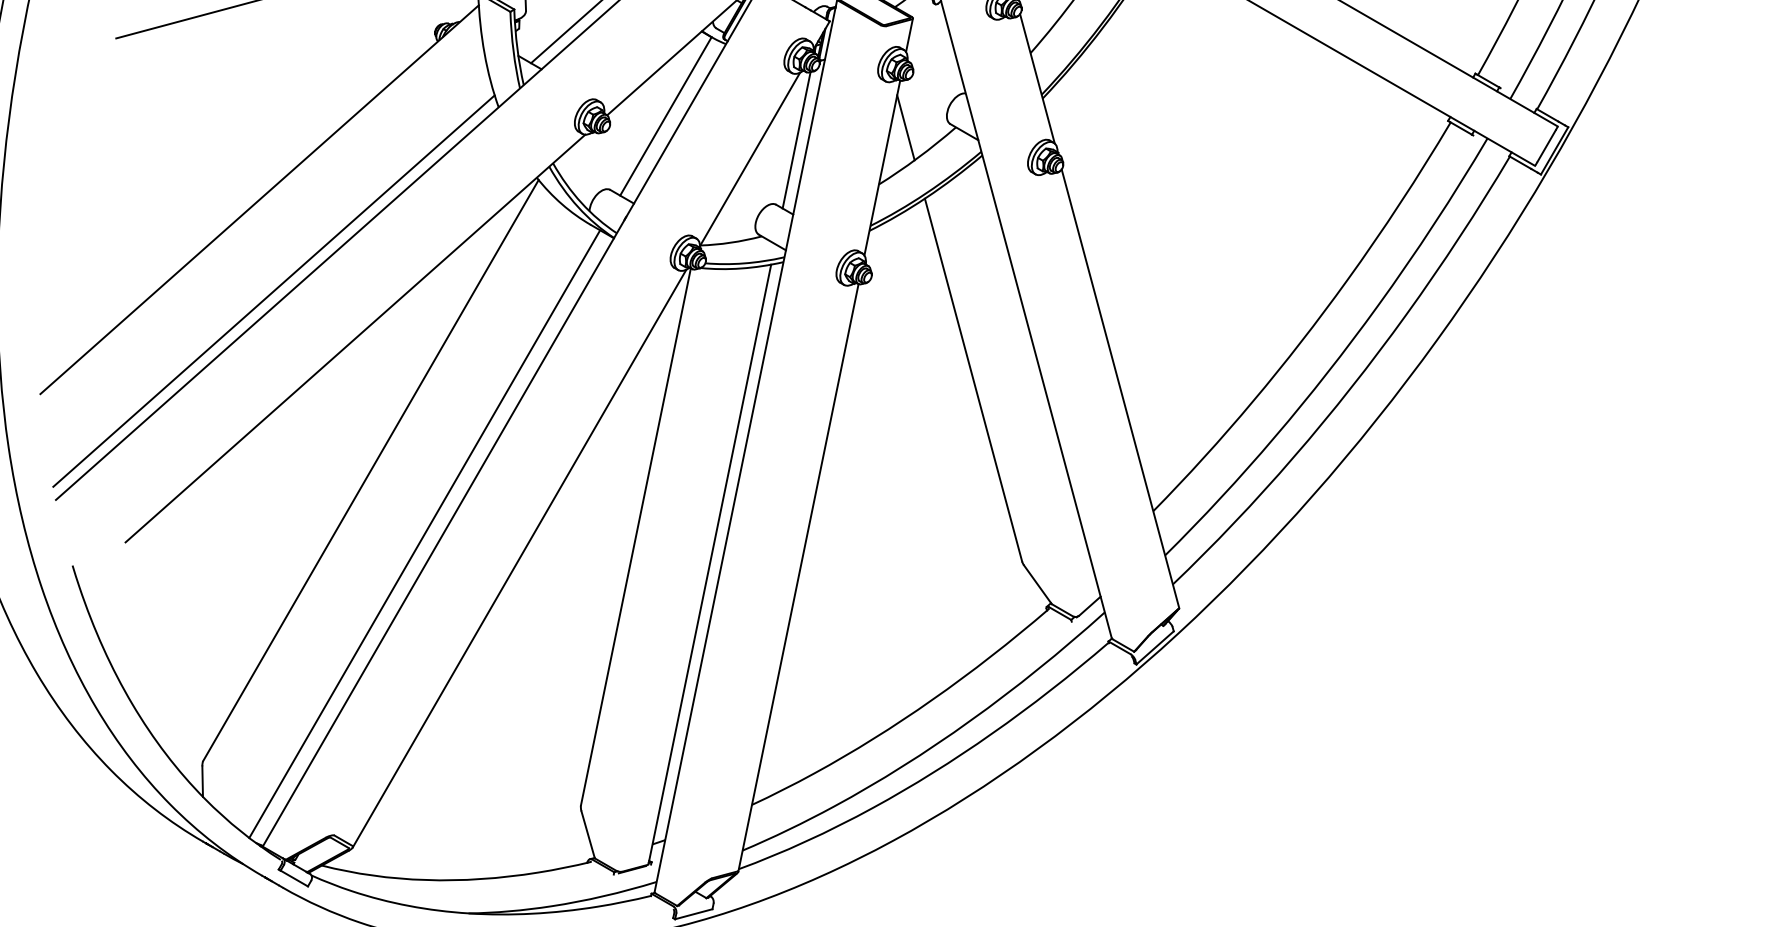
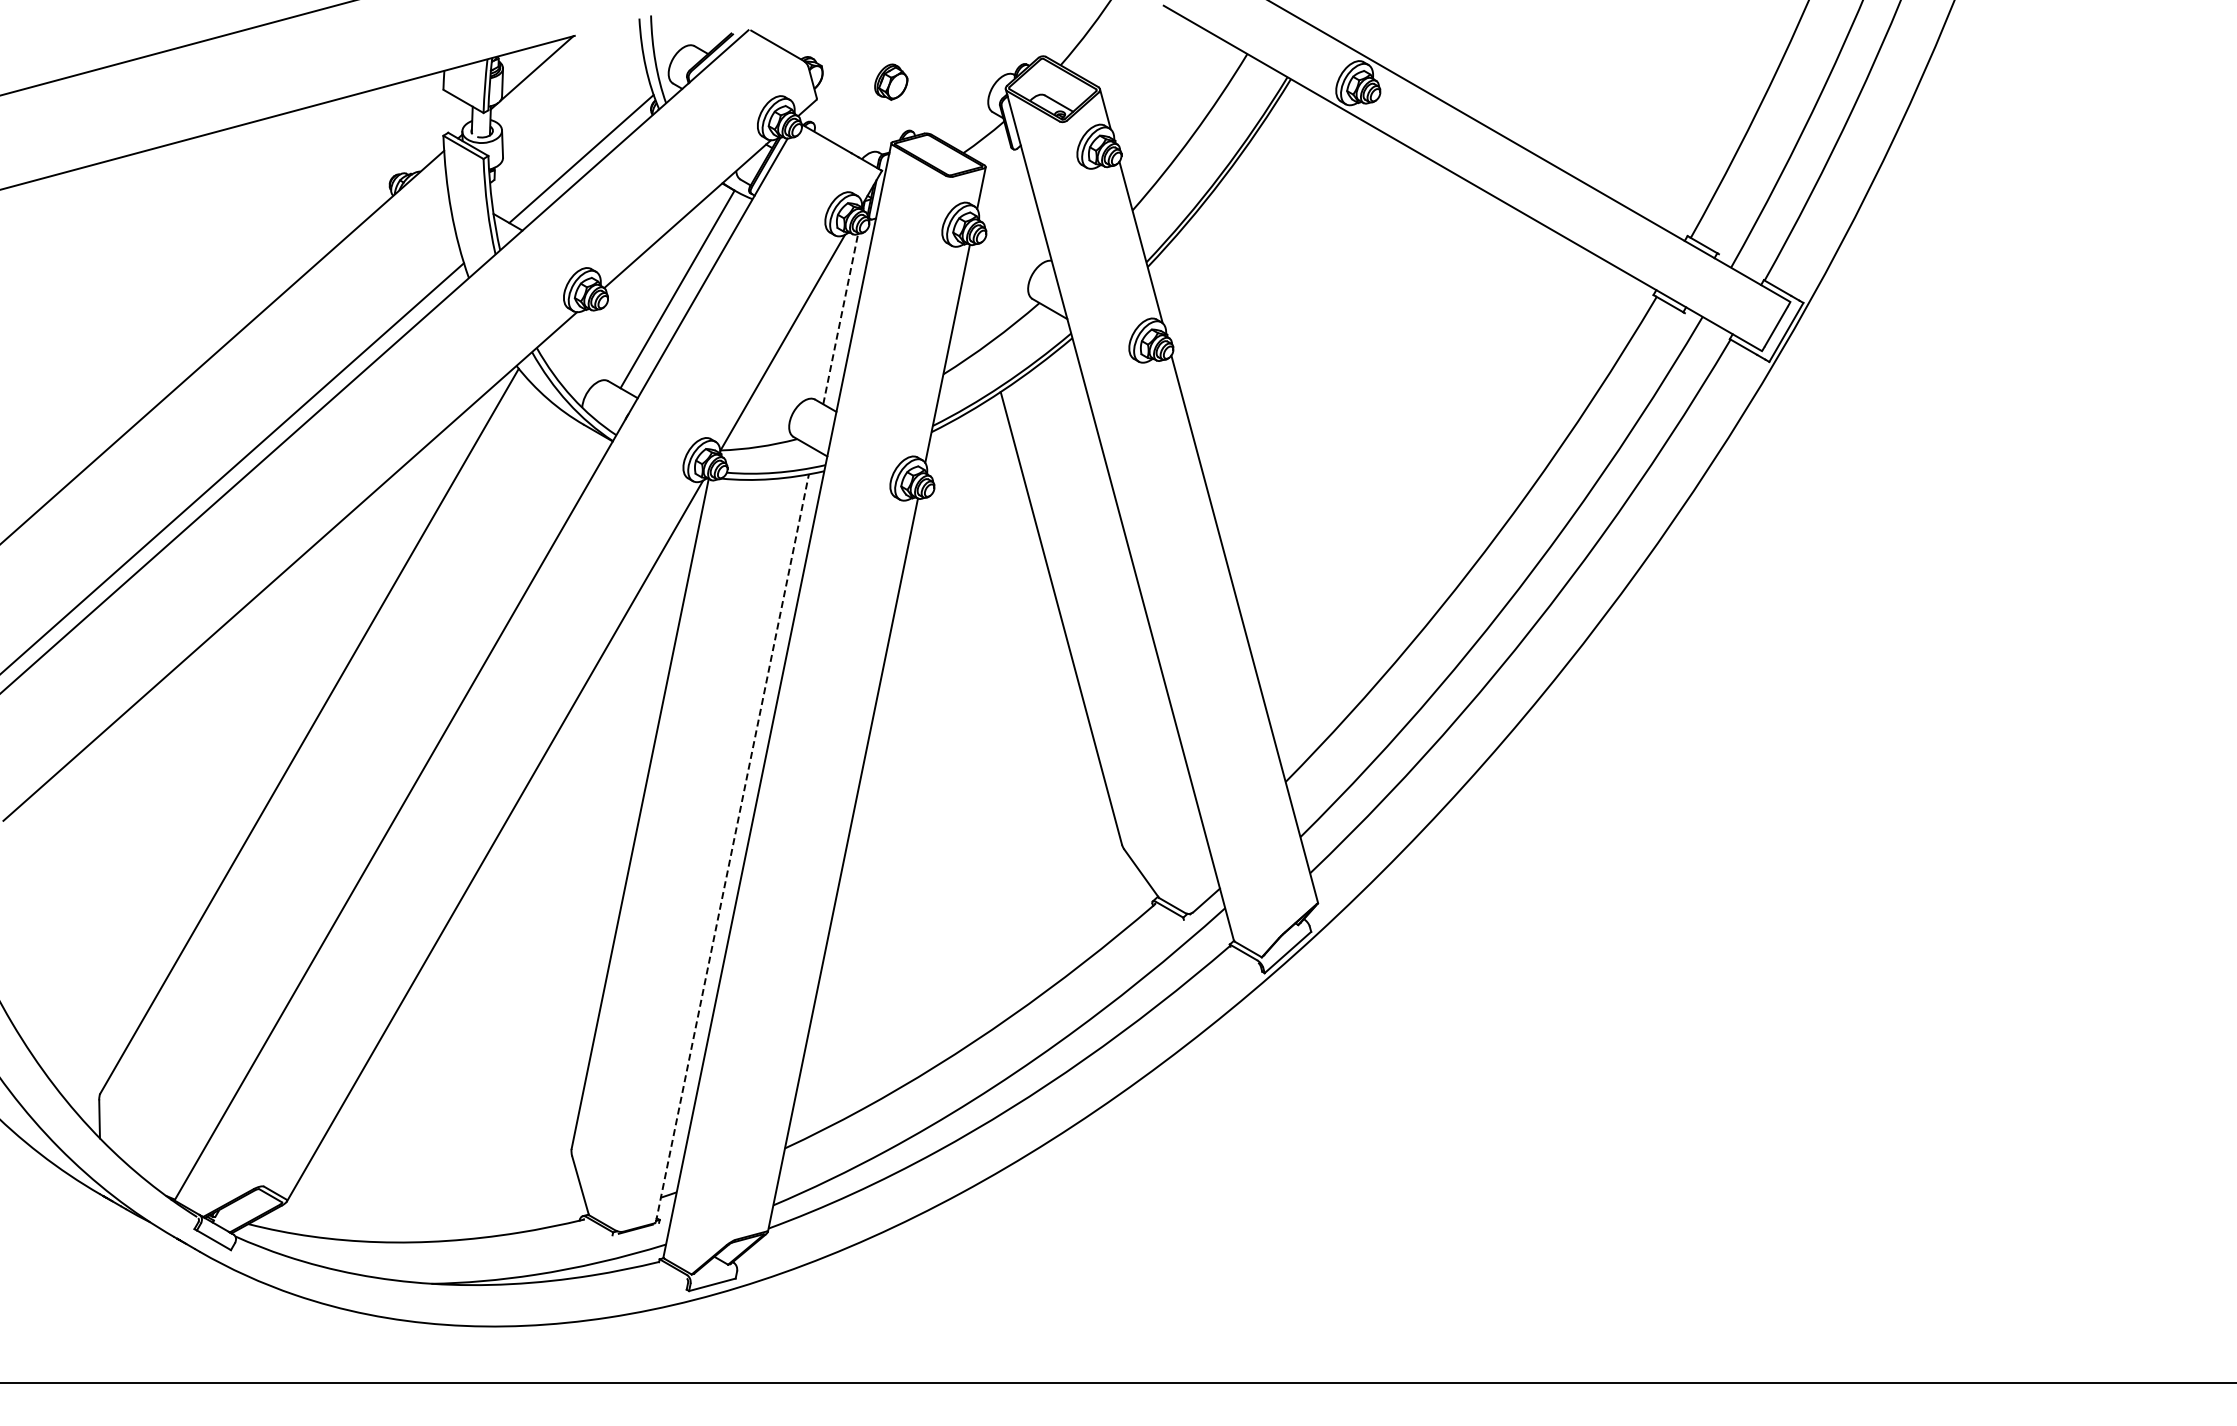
line: (905, 127) -> (976, 303), removed
line: (796, 140) -> (840, 319), solid -> dashed
line: (424, 534) -> (376, 810), removed
line: (709, 564) -> (732, 848), solid -> dashed

